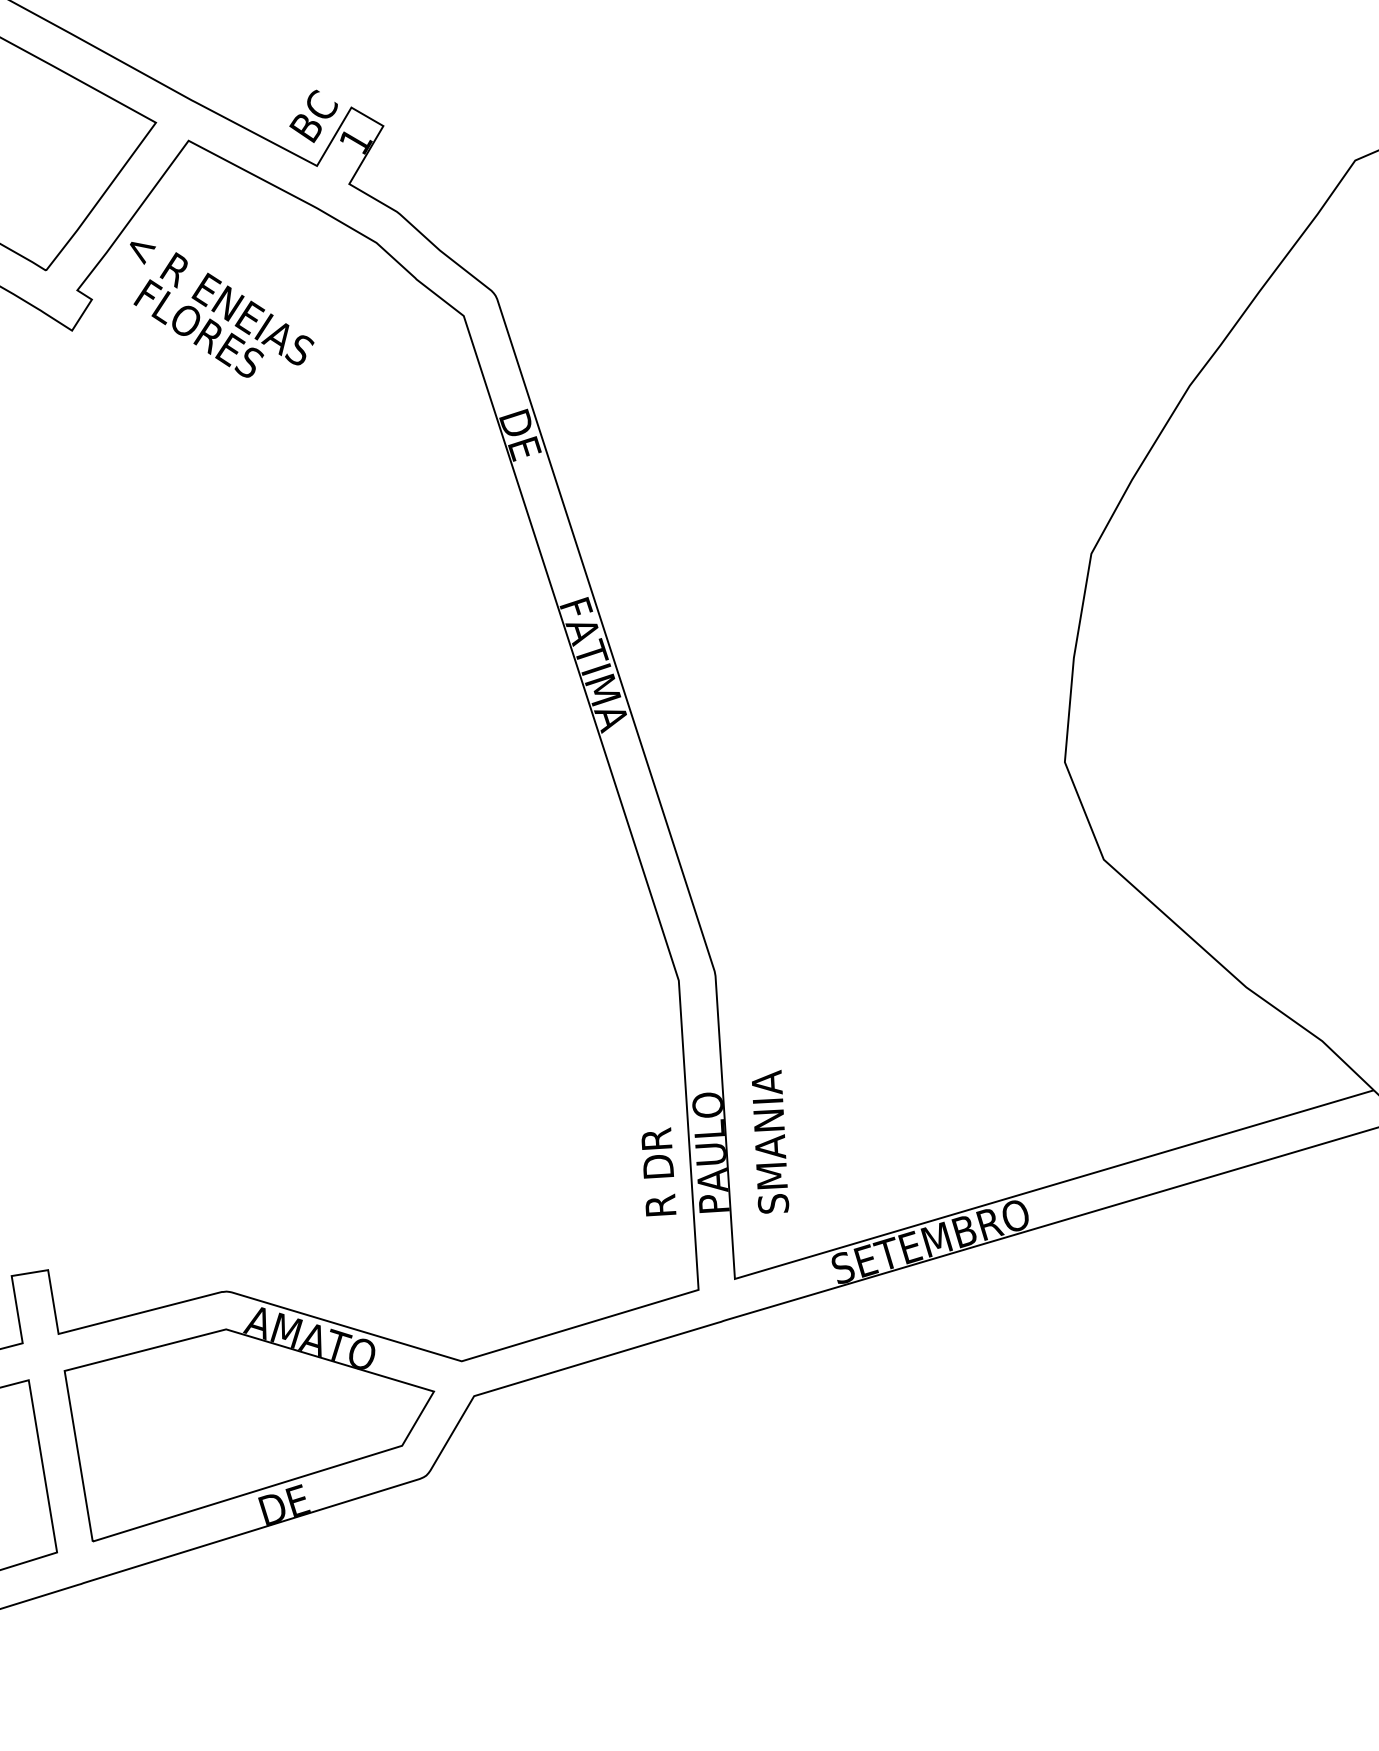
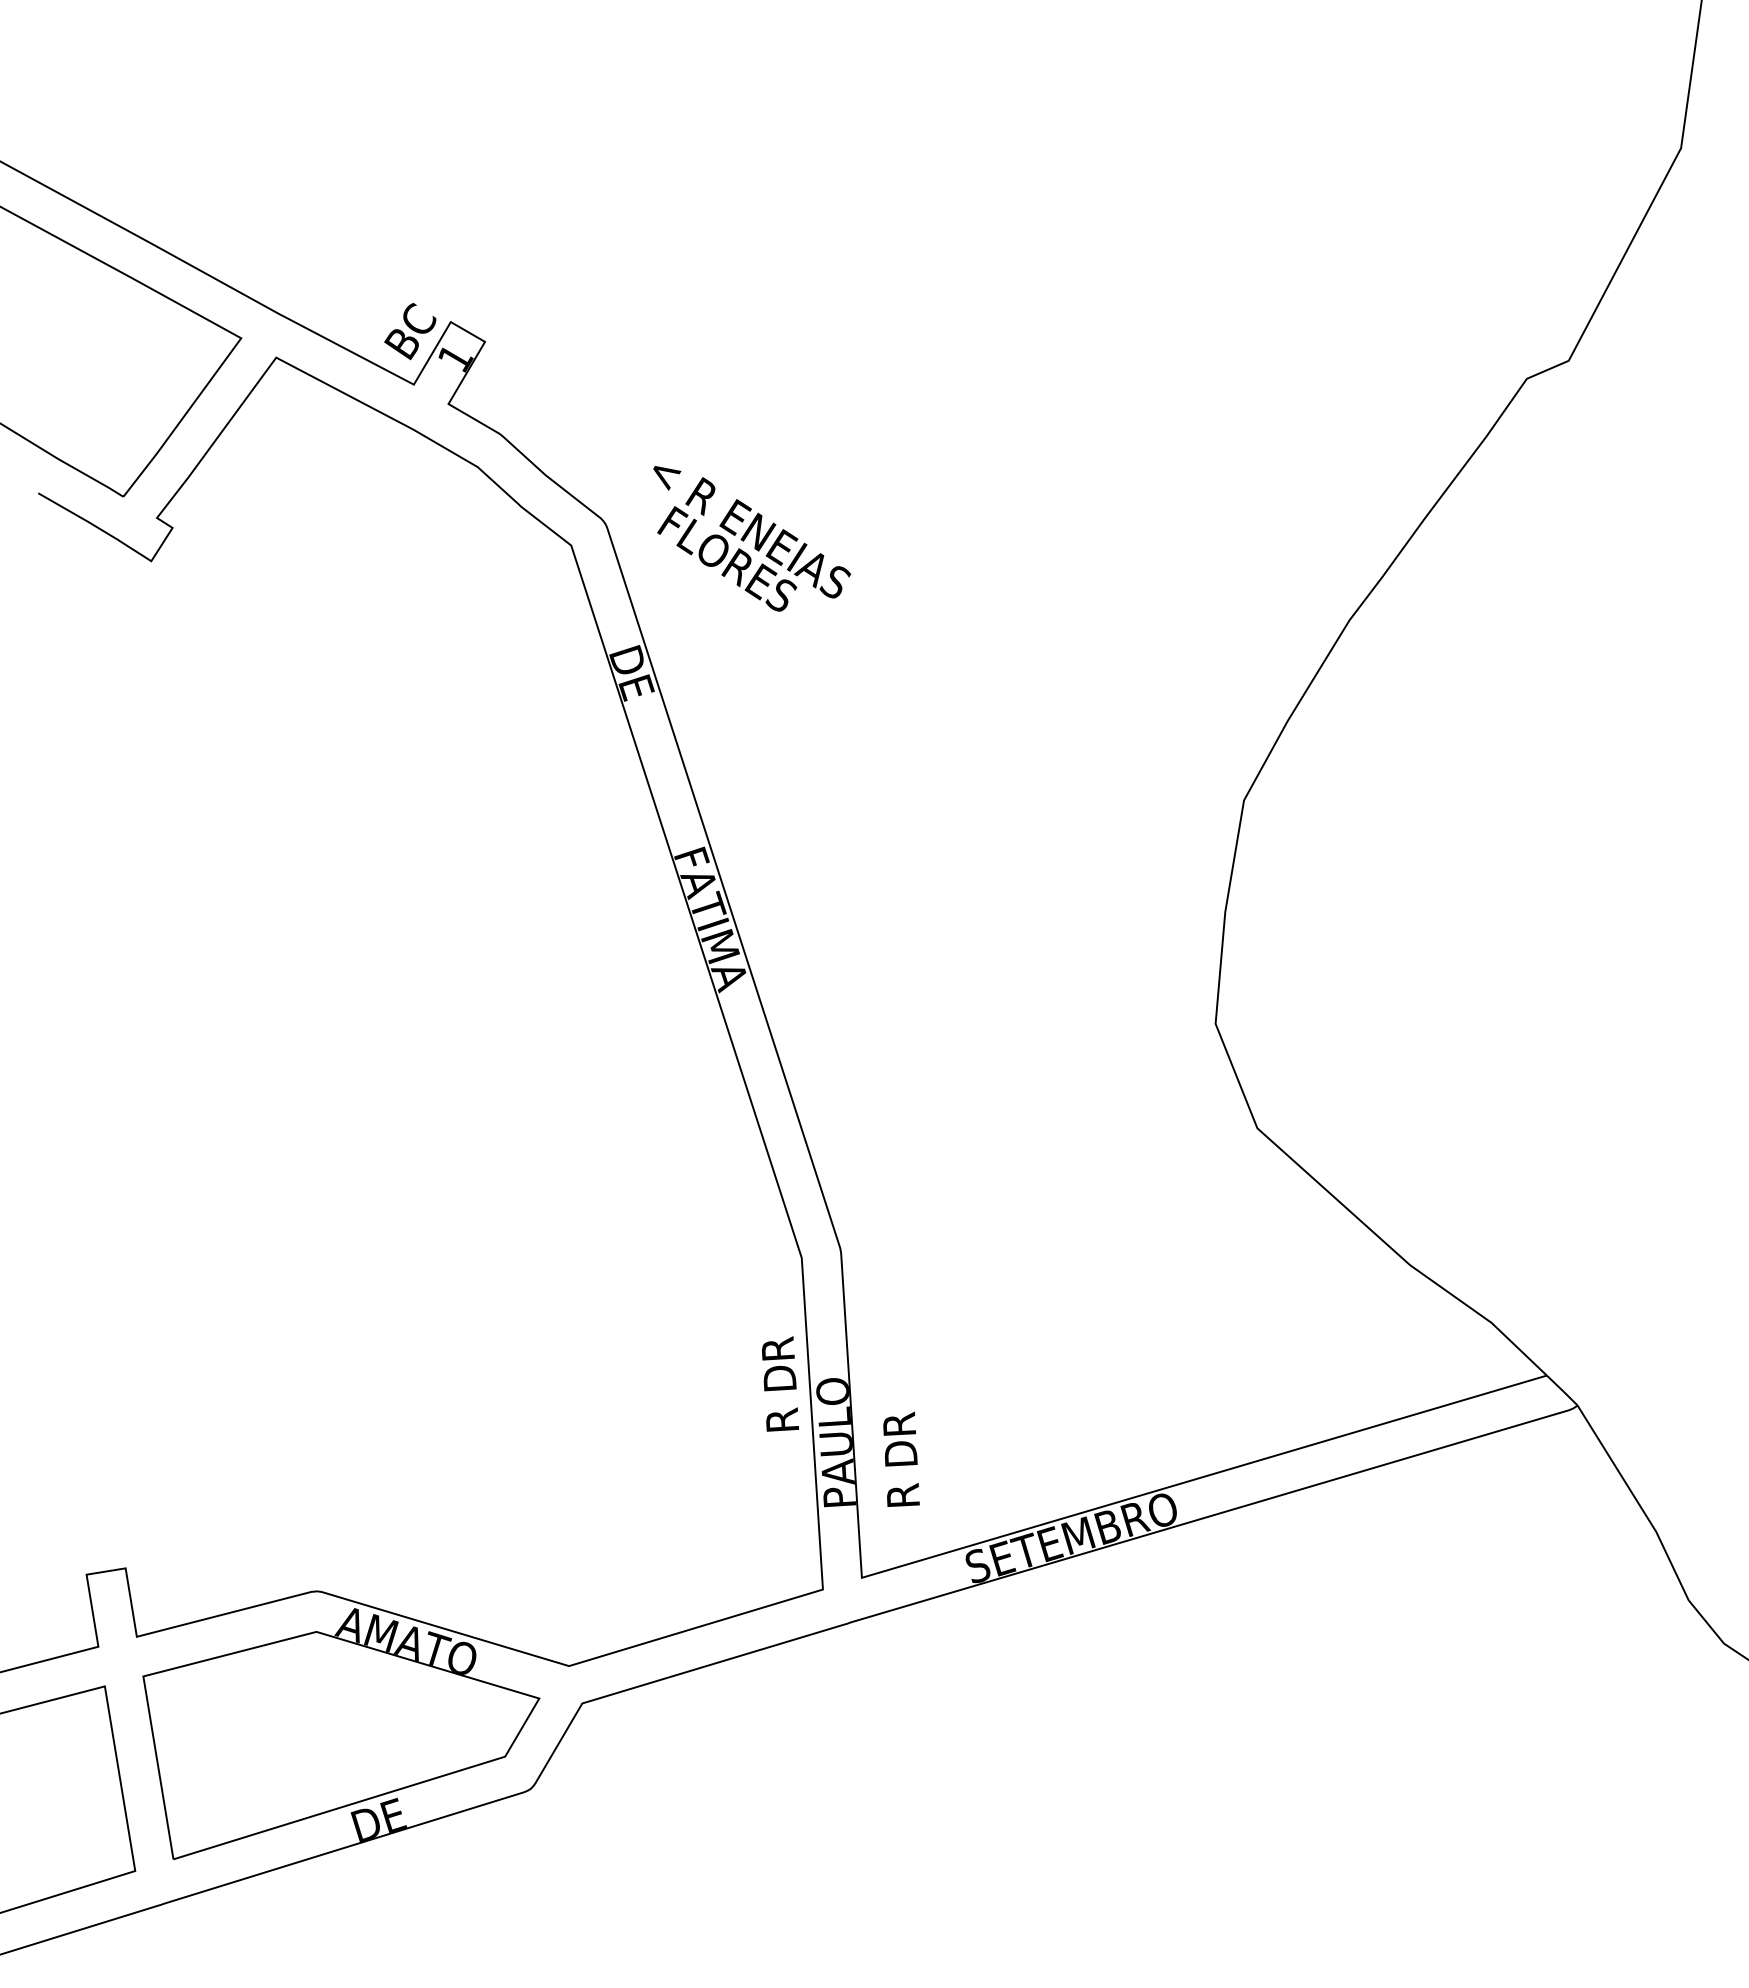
text: (222, 309) -> (752, 538), moved
text: (770, 1141) -> (900, 1430), SMANIA -> R DR
text: (658, 1171) -> (780, 1383), moved

